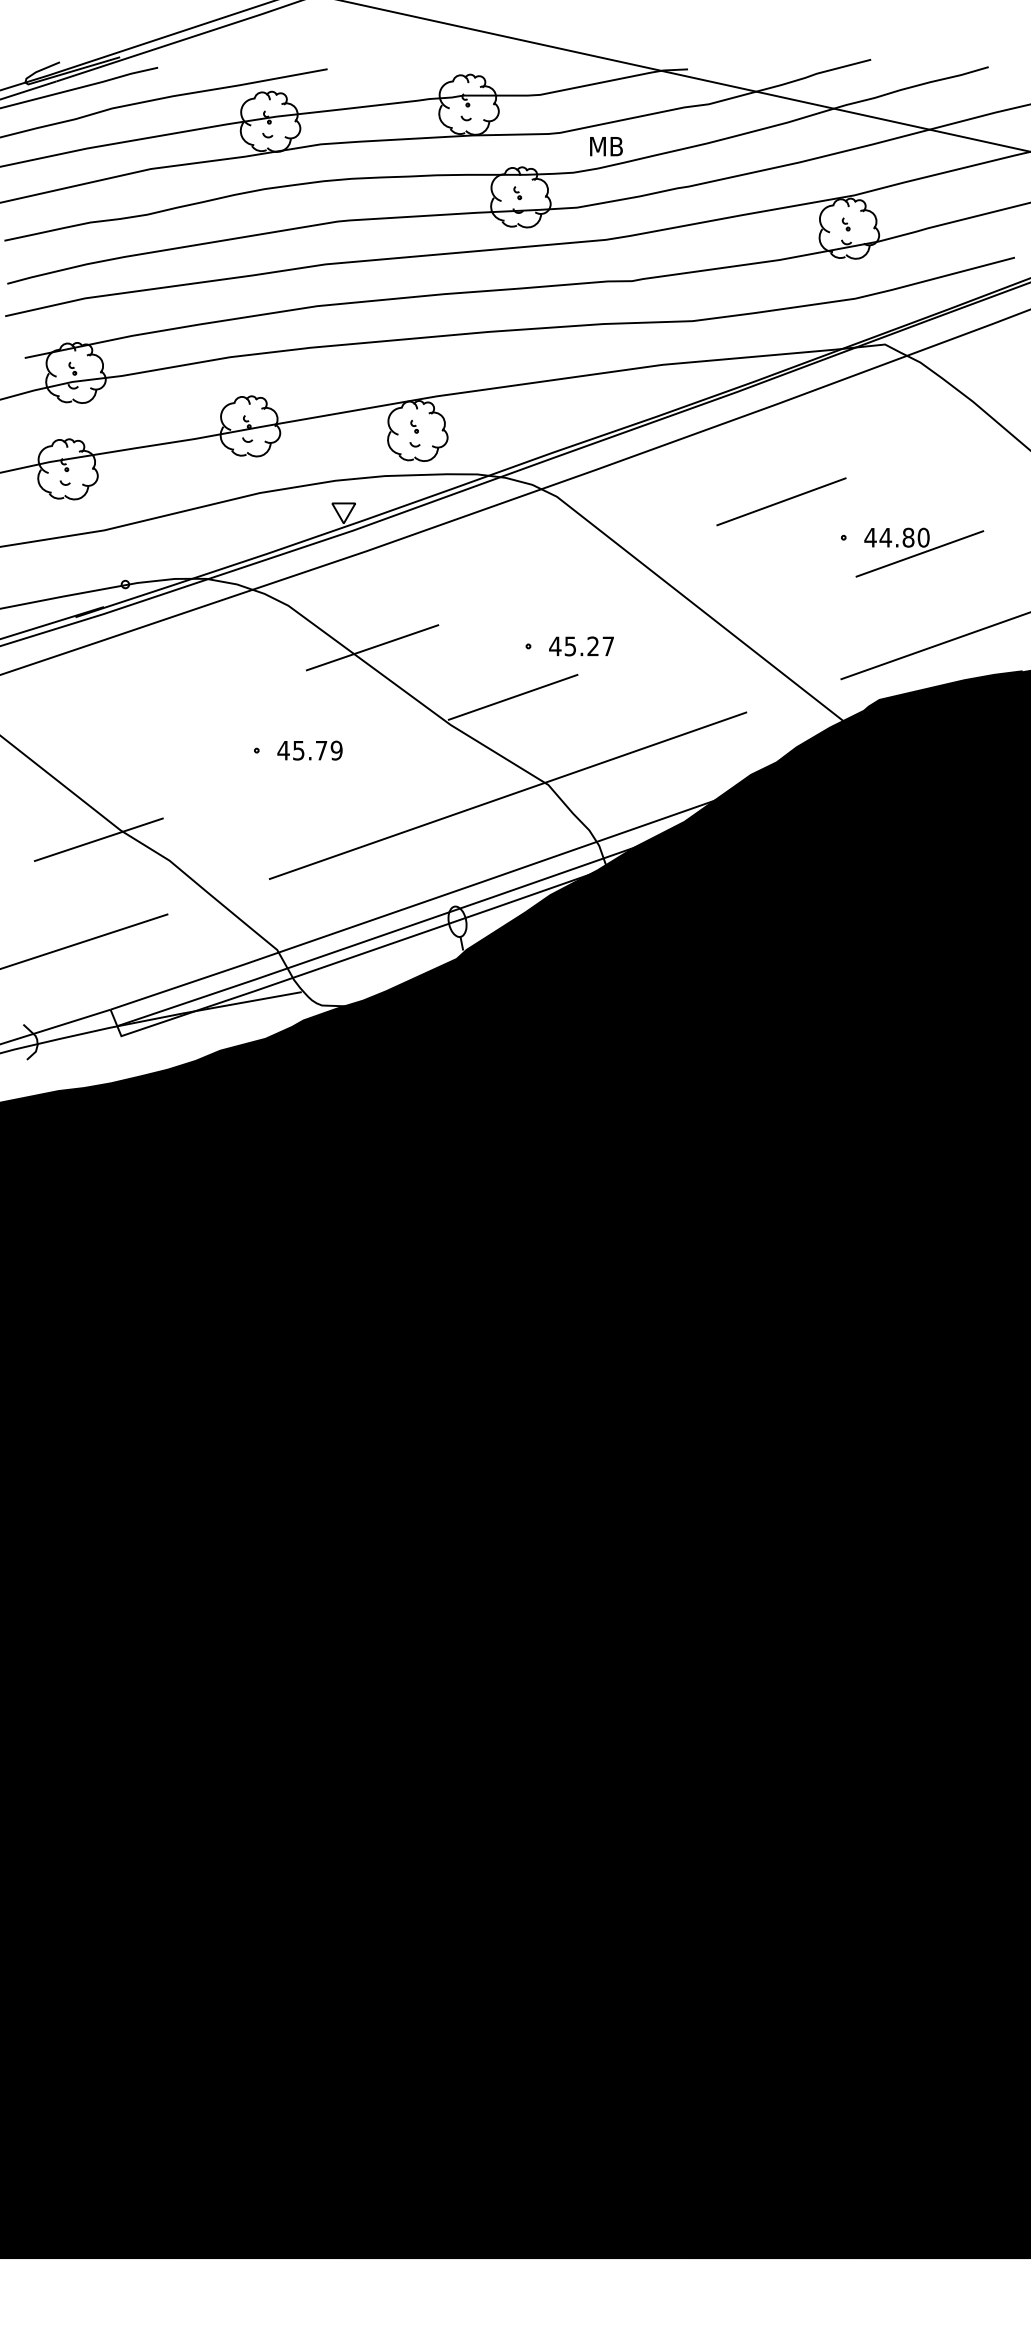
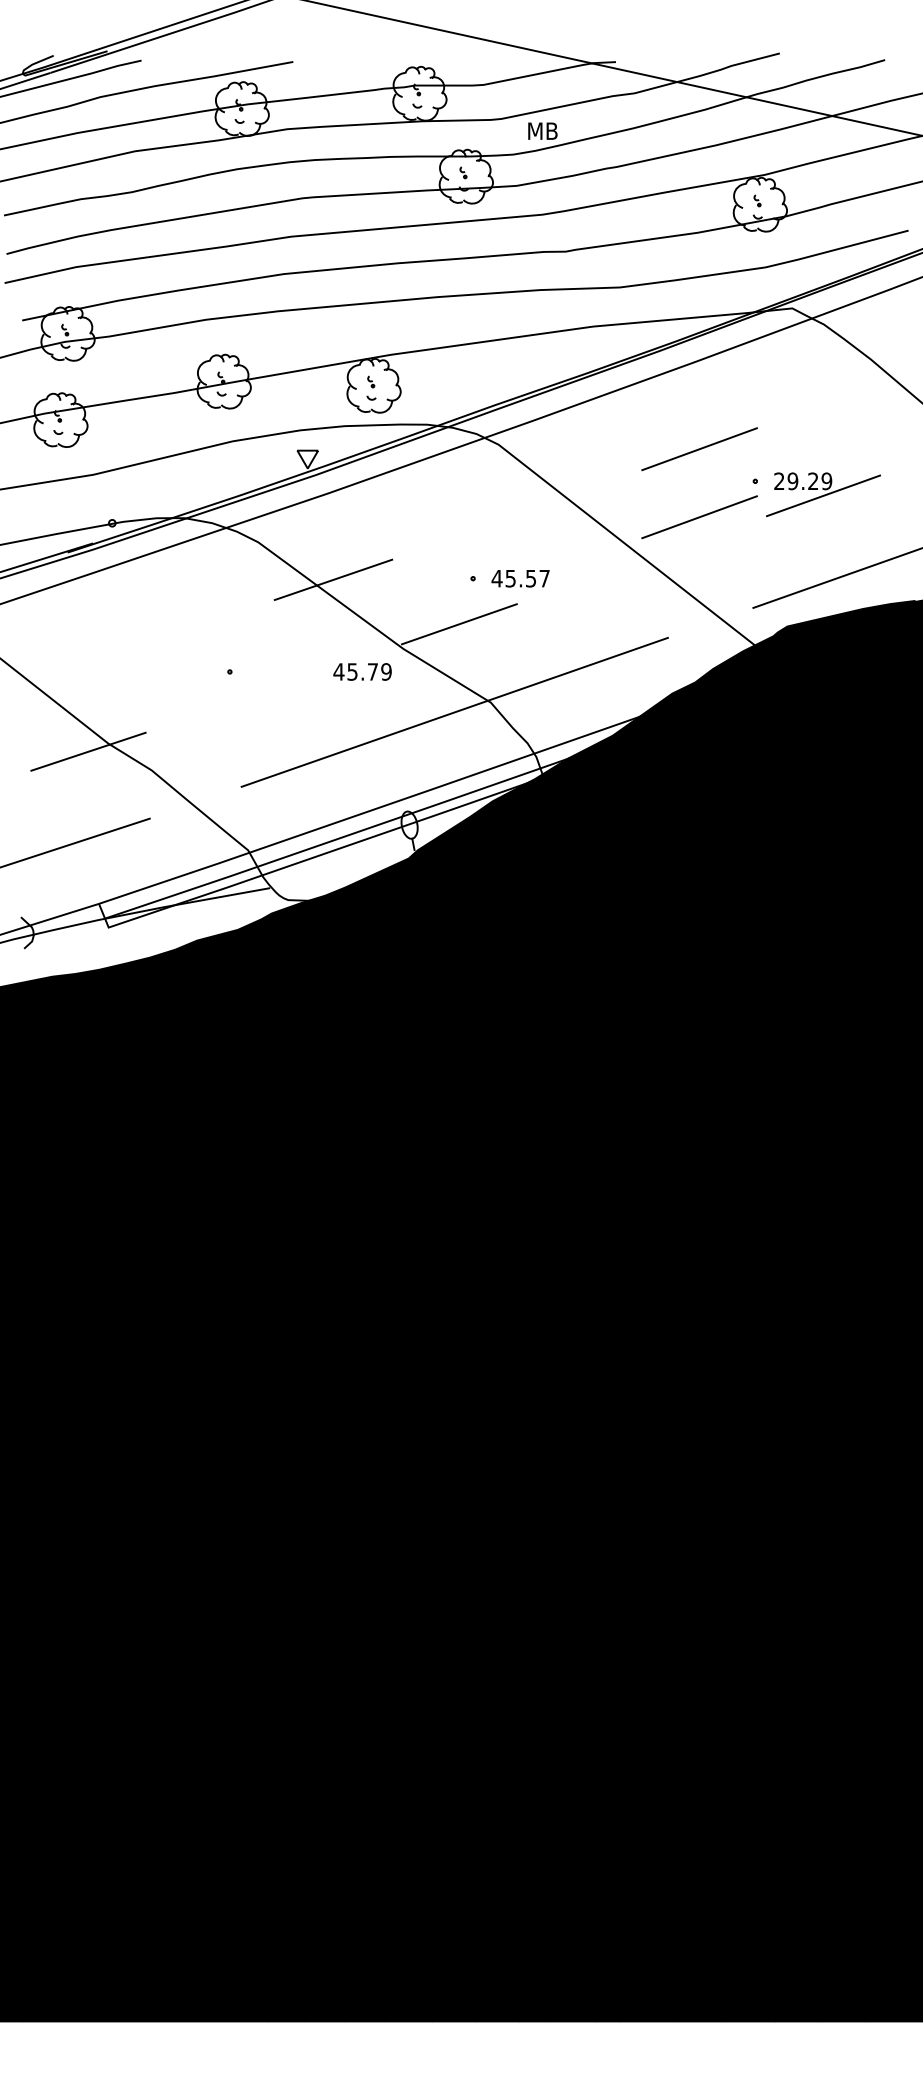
text: (896, 537) -> (802, 481), 44.80 -> 29.29
line: (781, 577) -> (699, 516), added
text: (592, 646) -> (530, 578), 45.27 -> 45.57
text: (309, 750) -> (362, 671), moved

